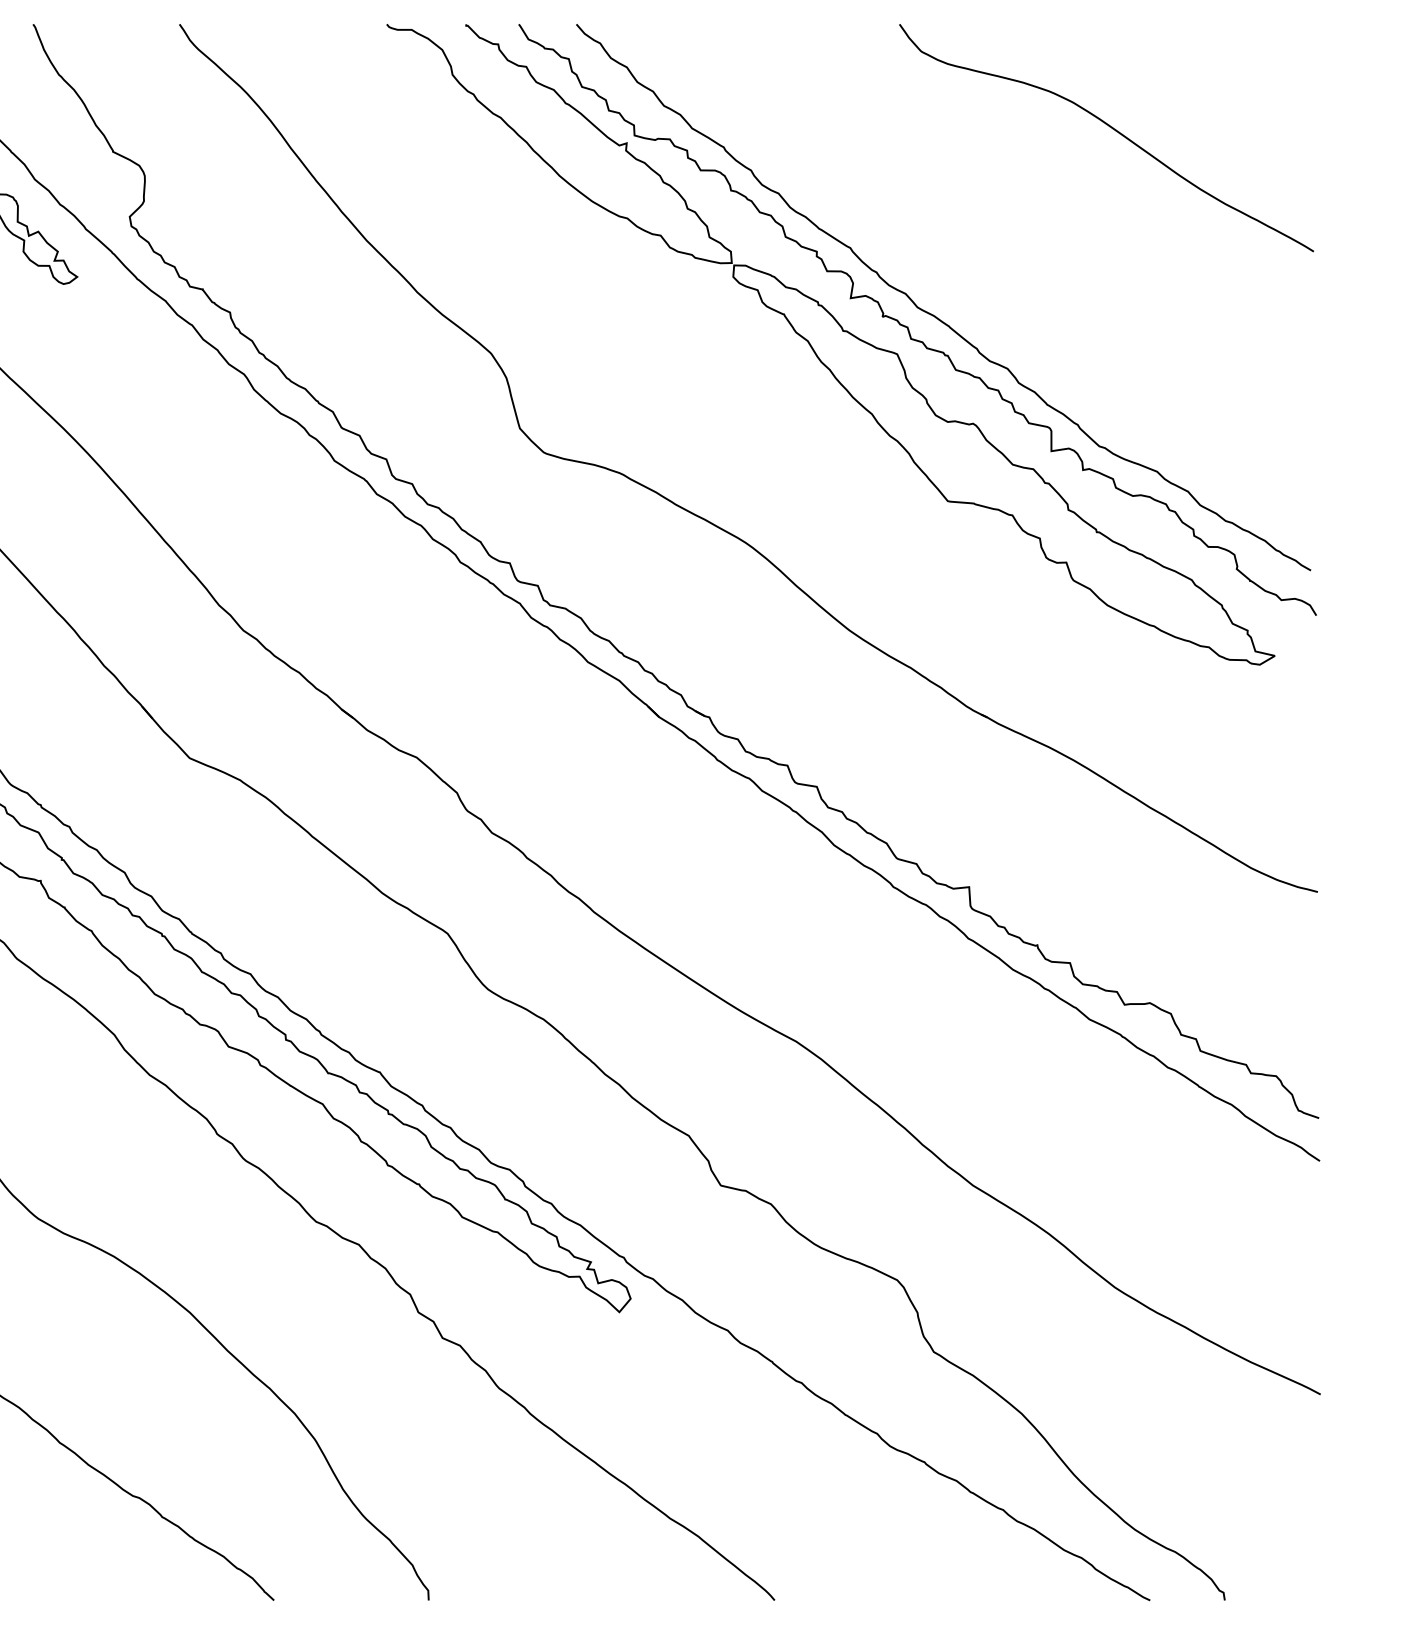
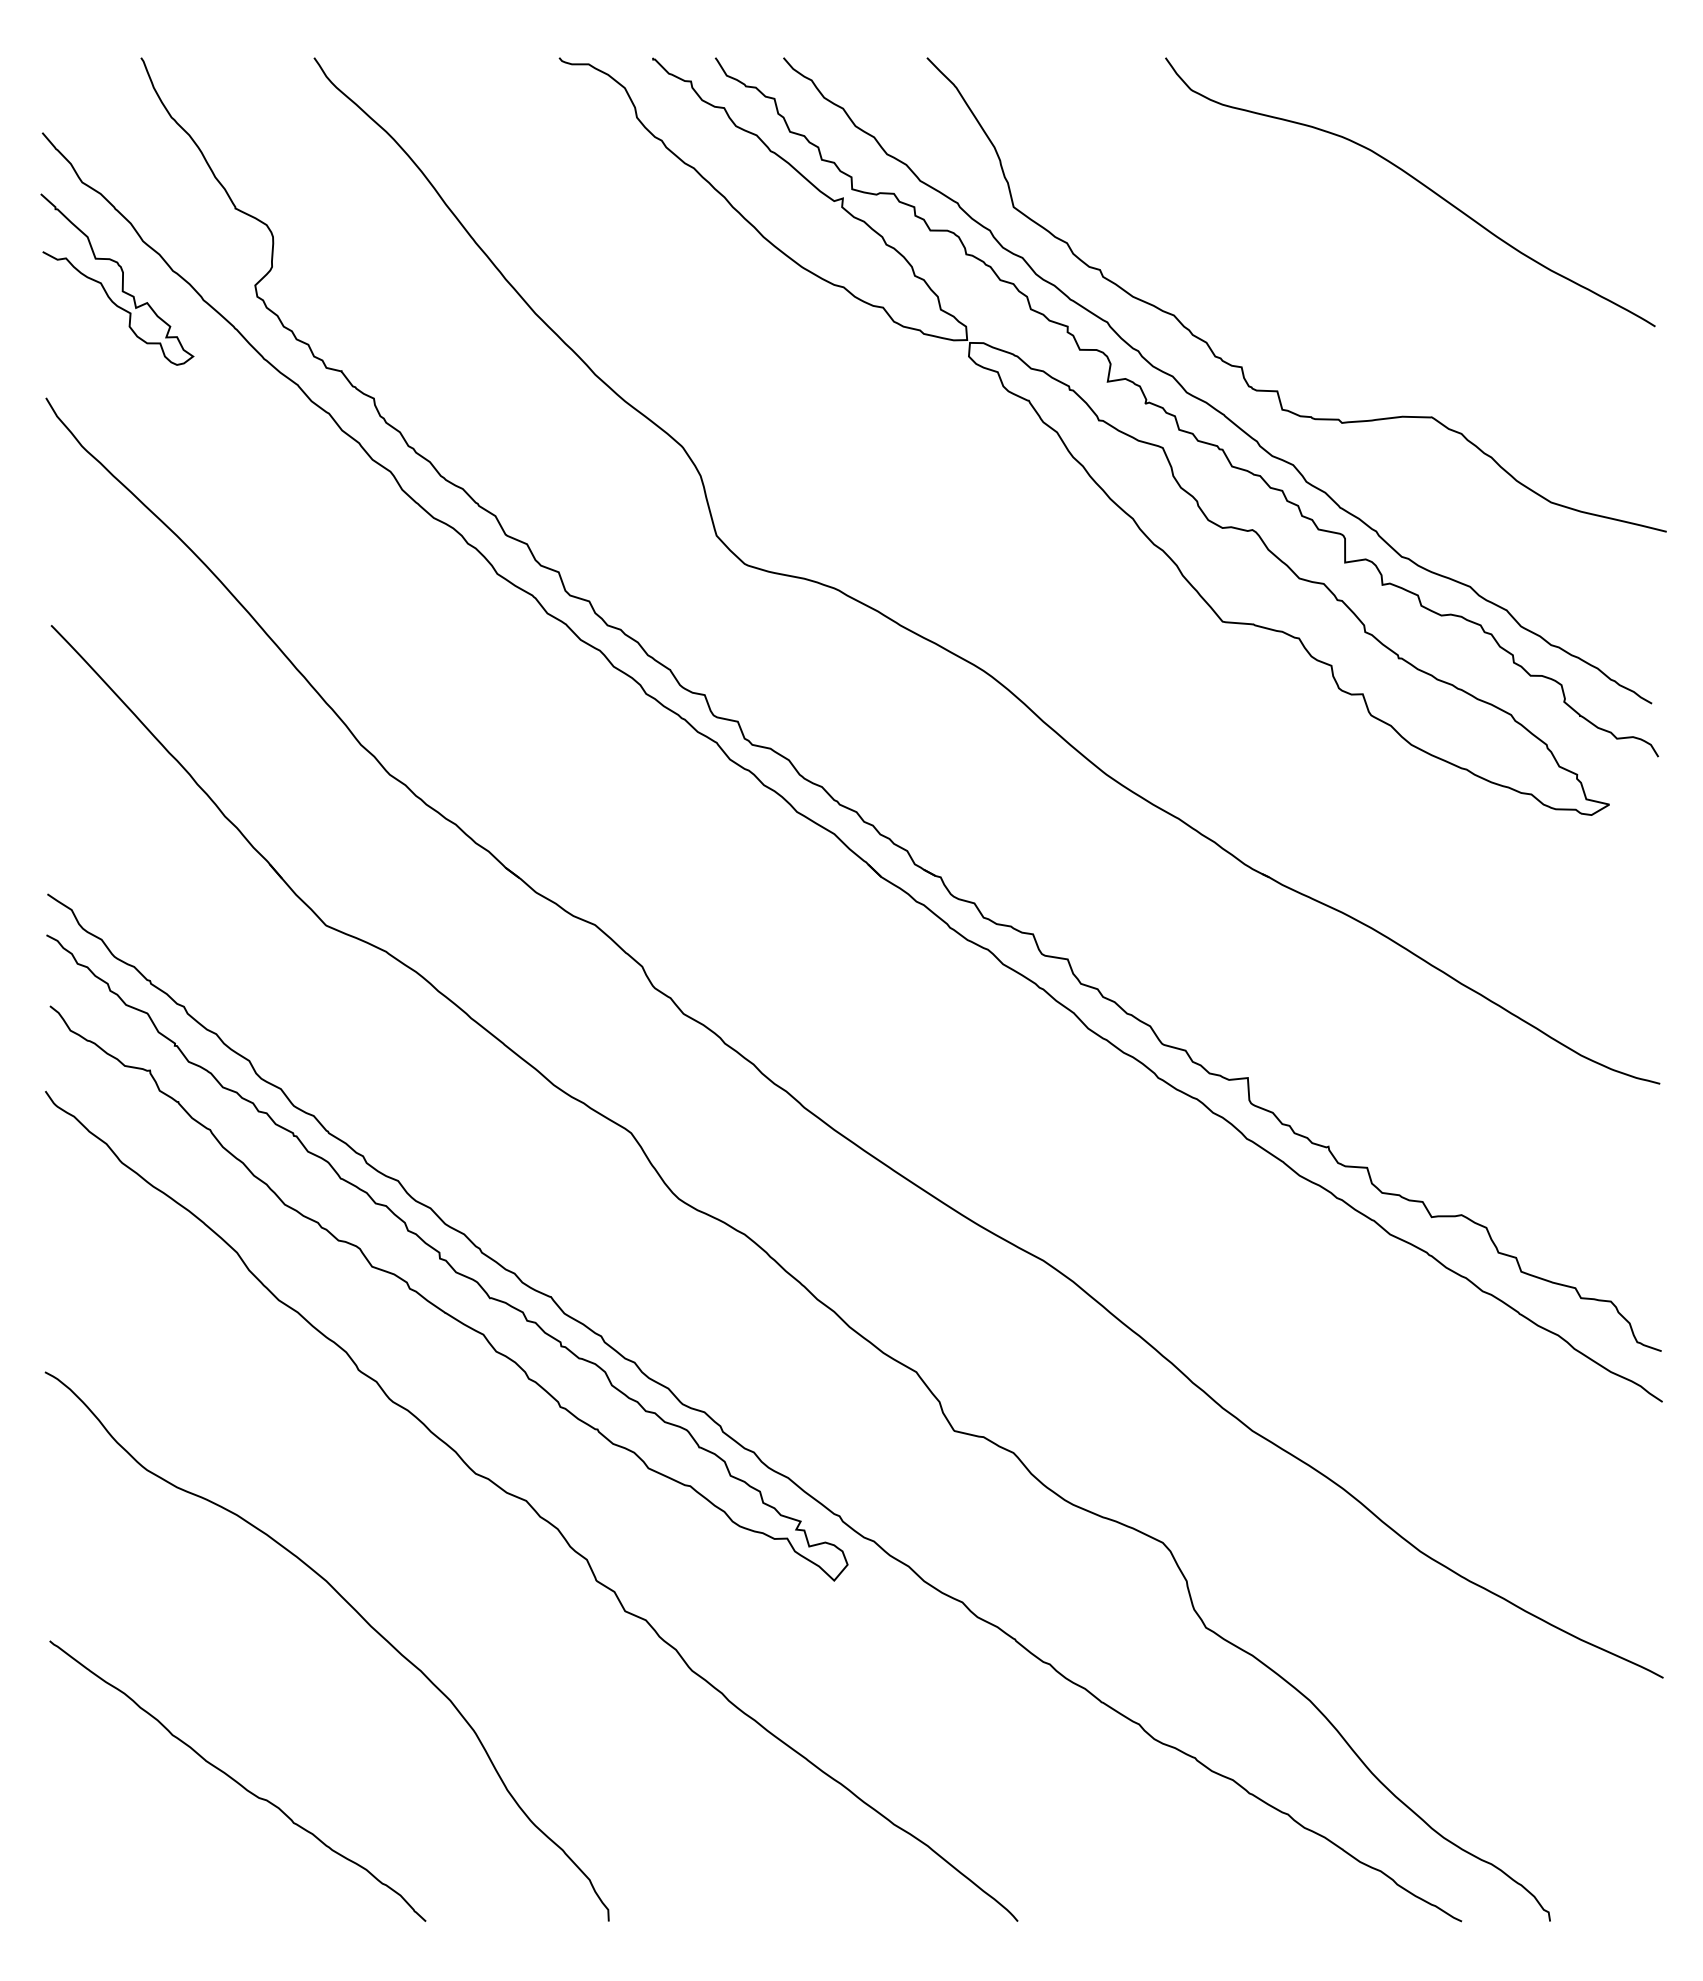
curve: (964, 285) -> (1242, 366), added

